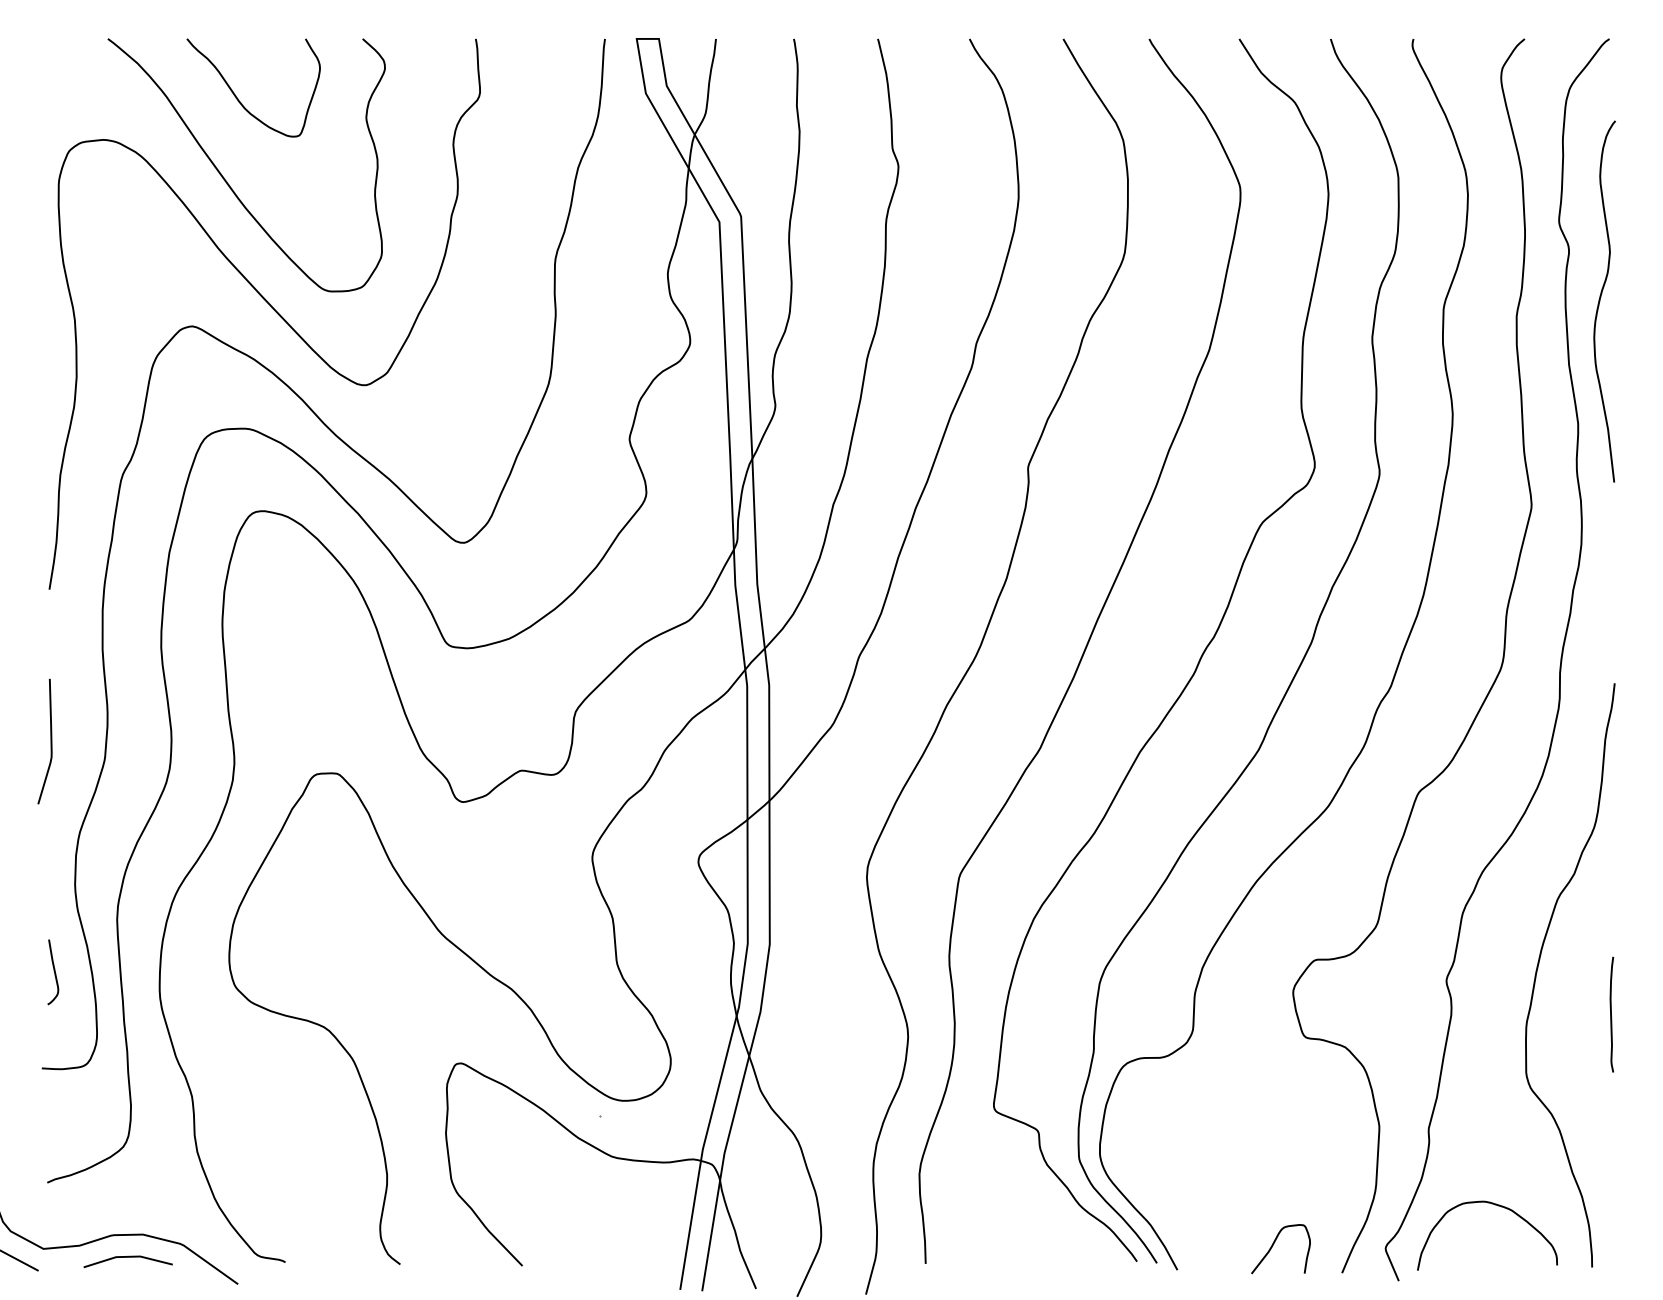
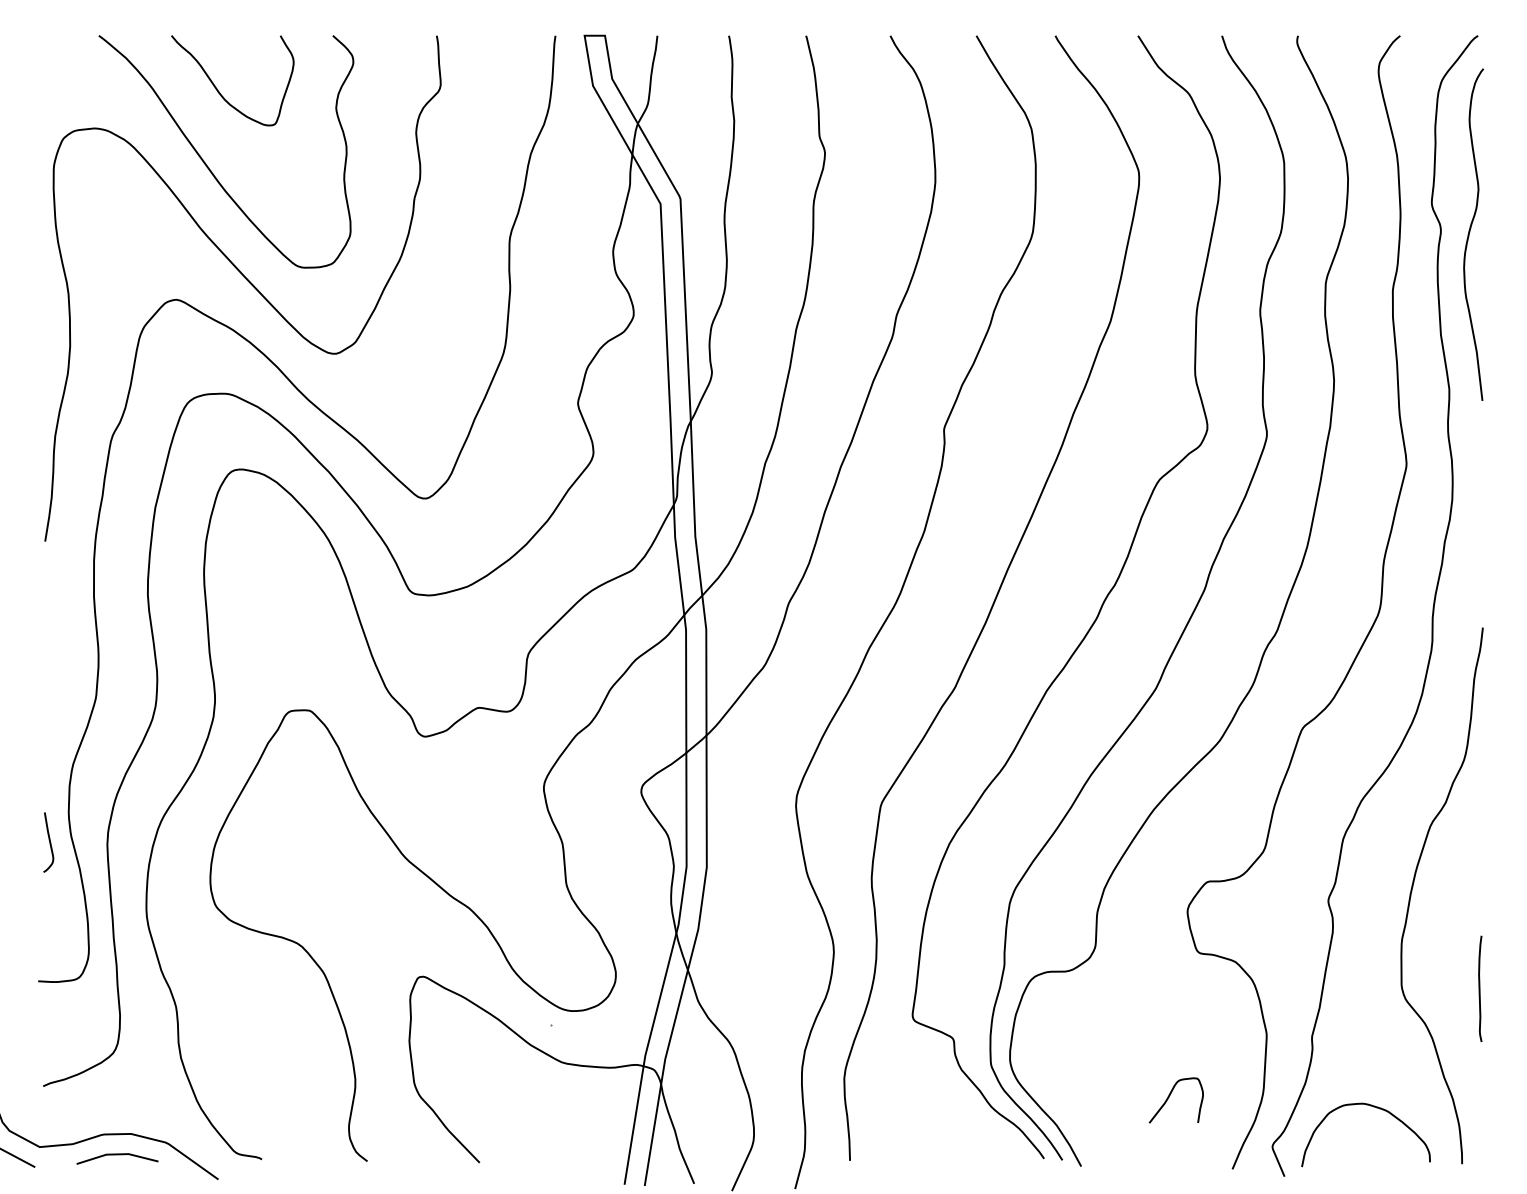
curve: (1600, 301) -> (1469, 234), moved
curve: (50, 741) -> (46, 681), removed
curve: (53, 971) -> (48, 841), moved
curve: (1611, 1014) -> (1479, 988), moved
curve: (1273, 1245) -> (1169, 1097), moved

